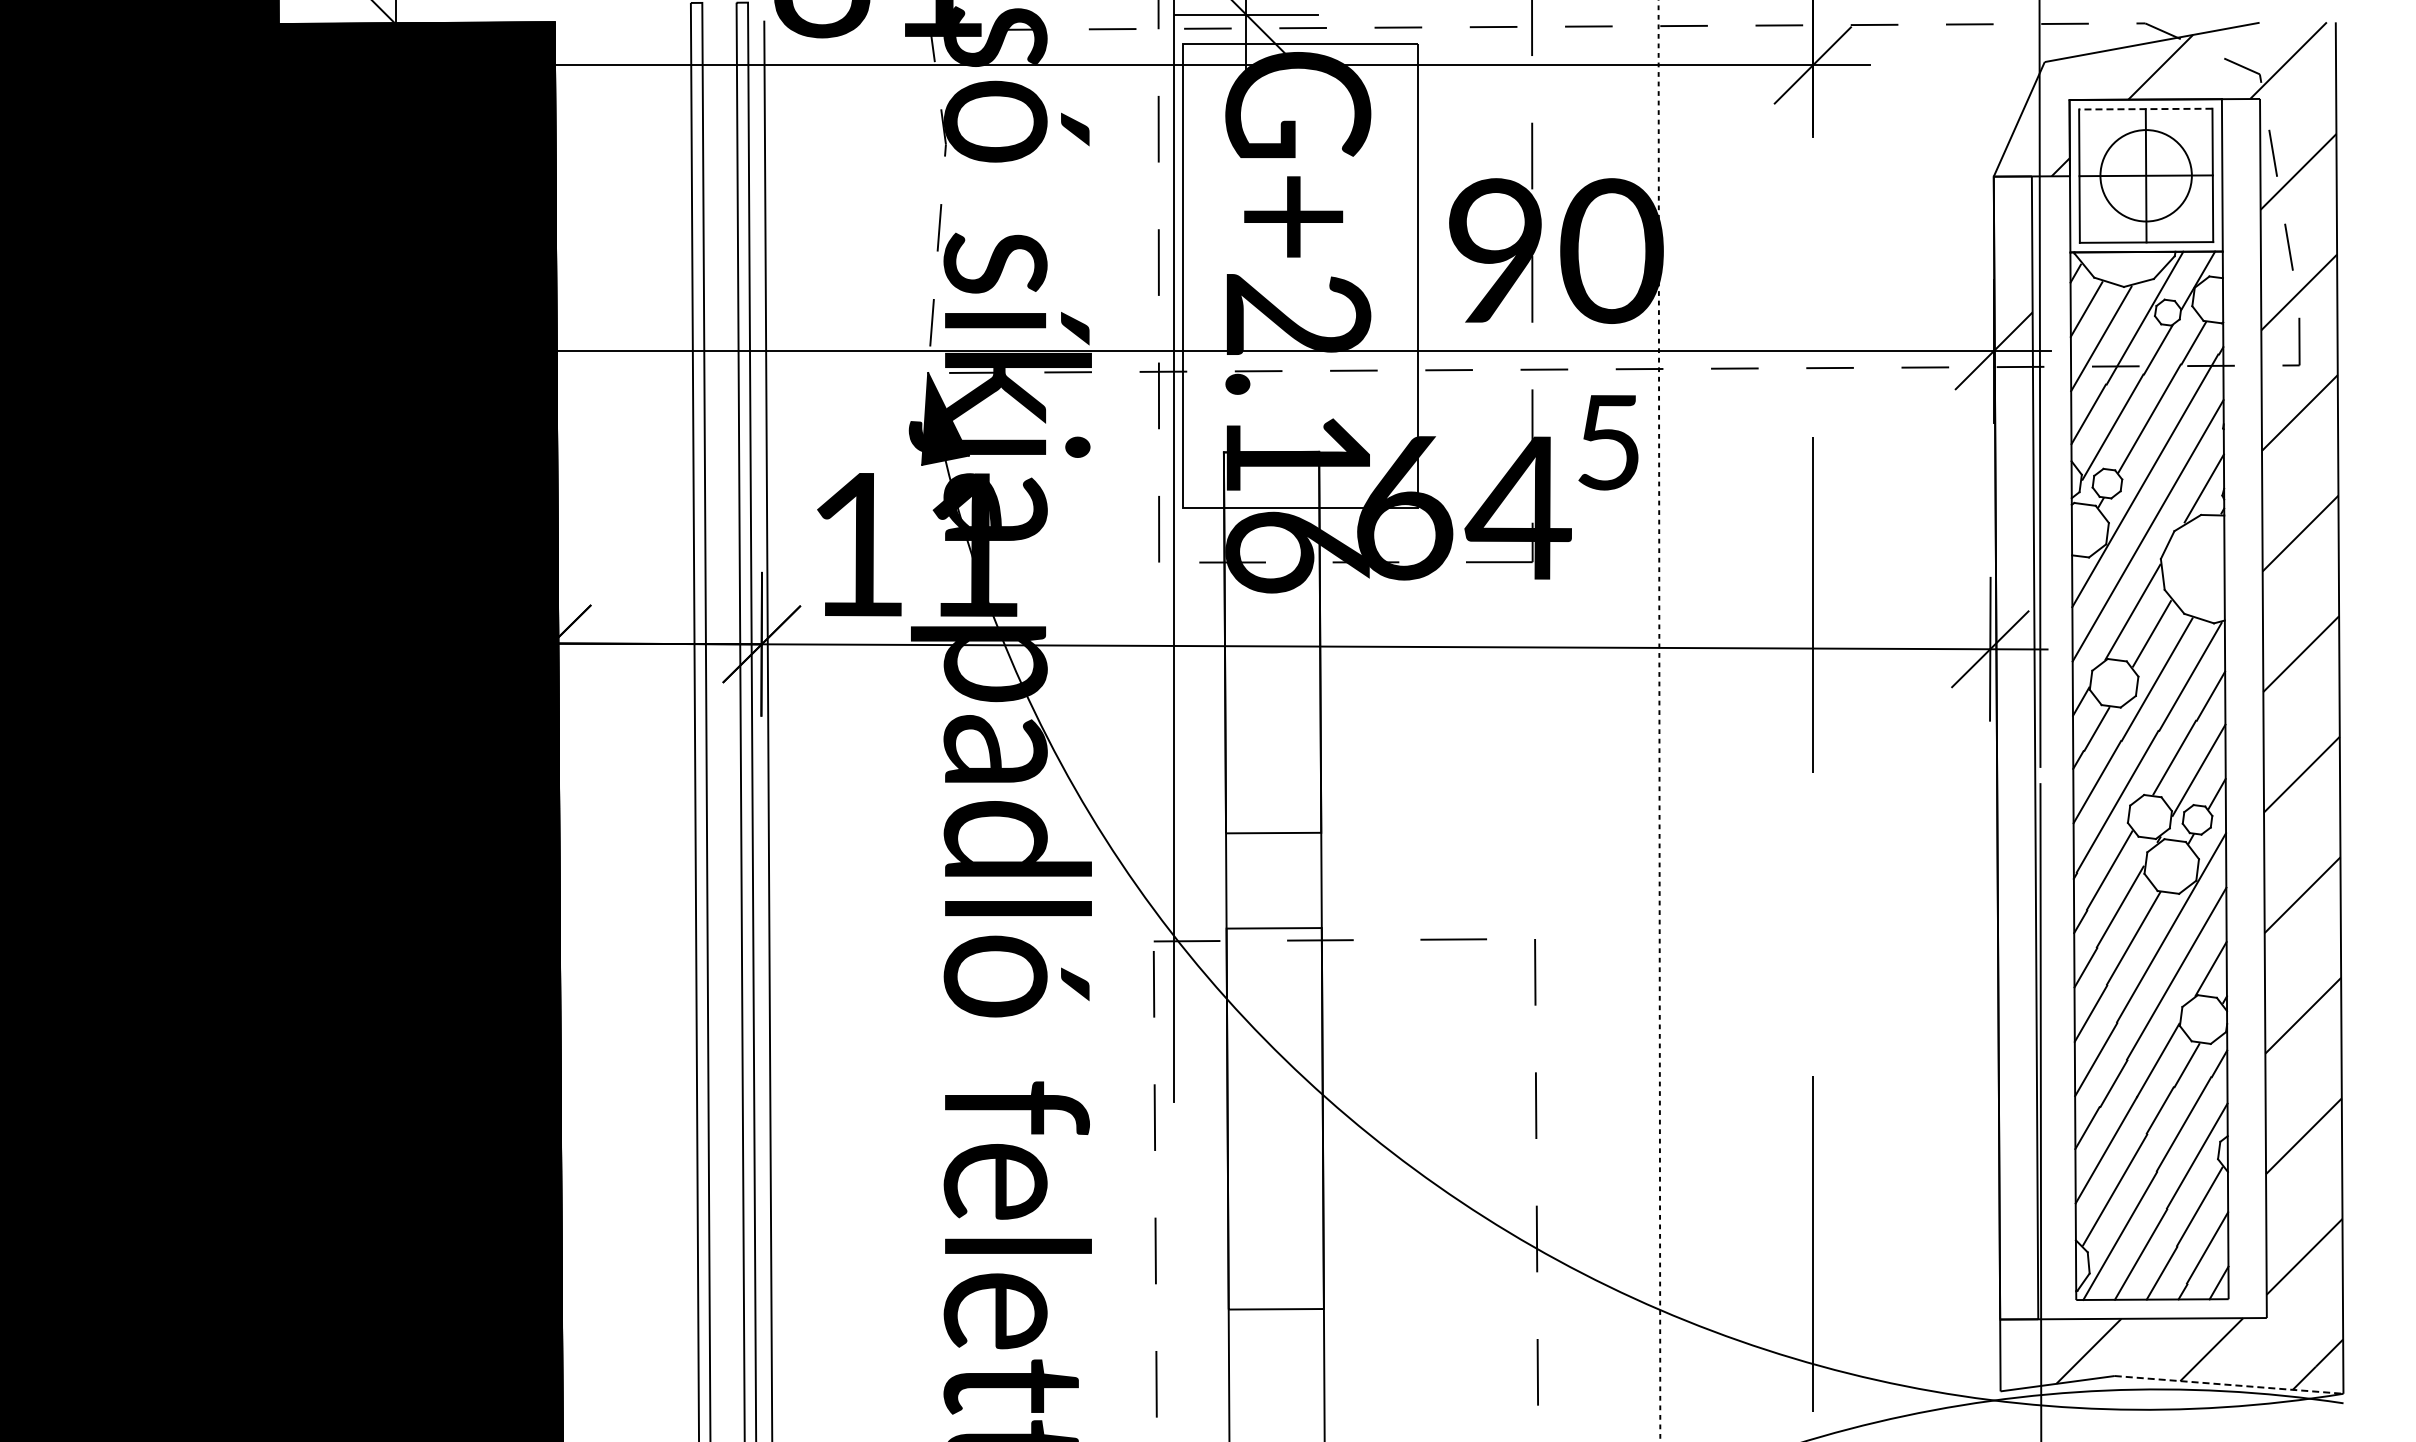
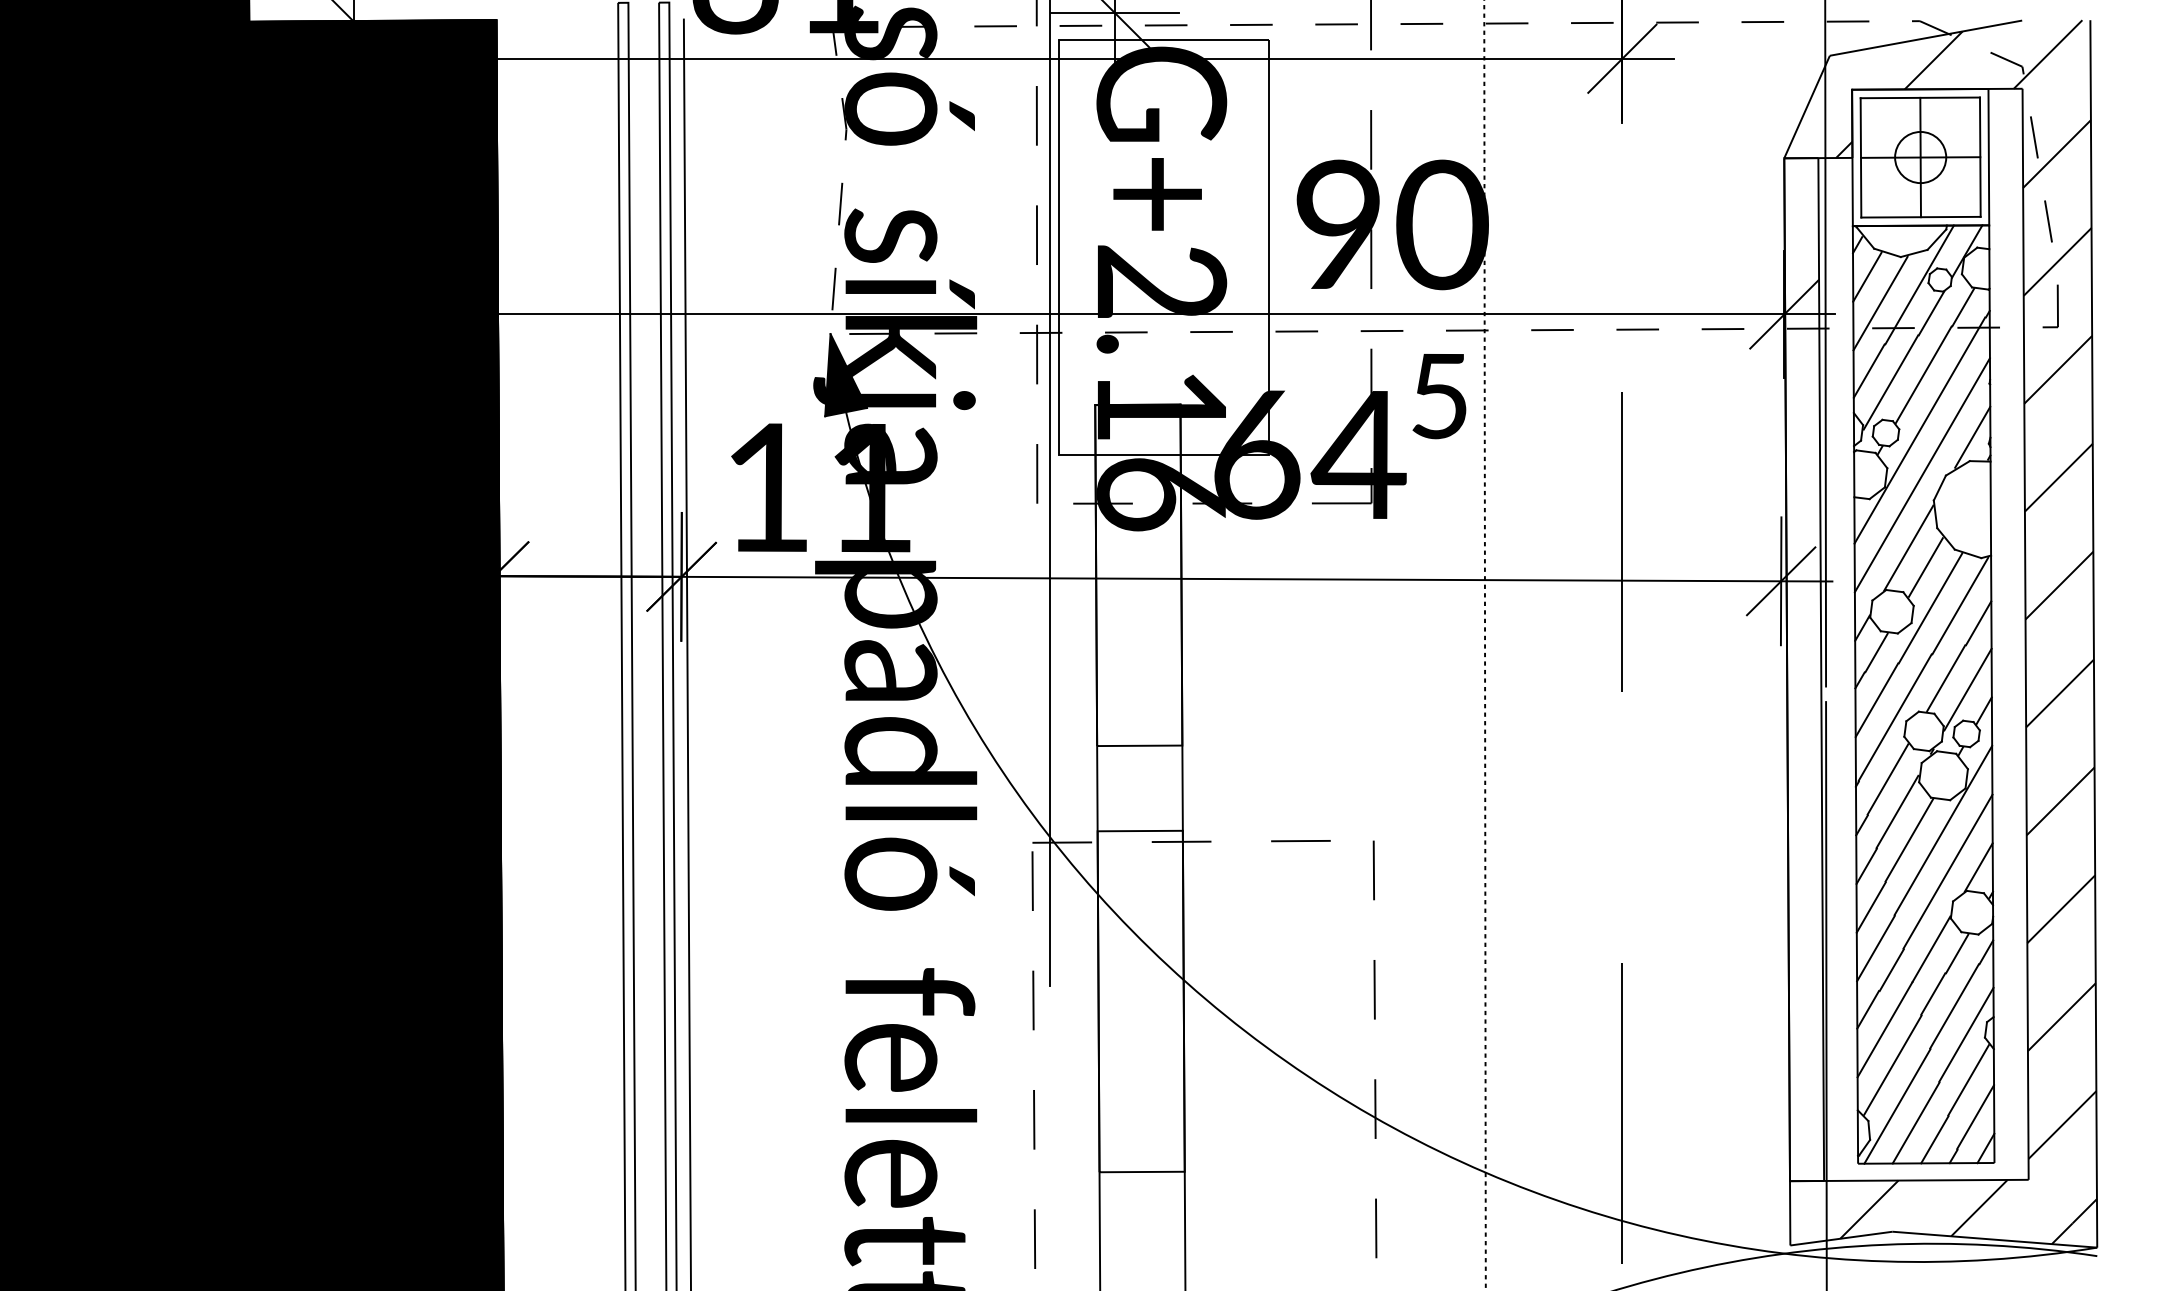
line: (2145, 109) -> (1920, 98), dashed -> solid
circle: (2145, 175) -> (1920, 157), size x0.62
line: (2229, 1384) -> (1995, 1239), dashed -> solid

